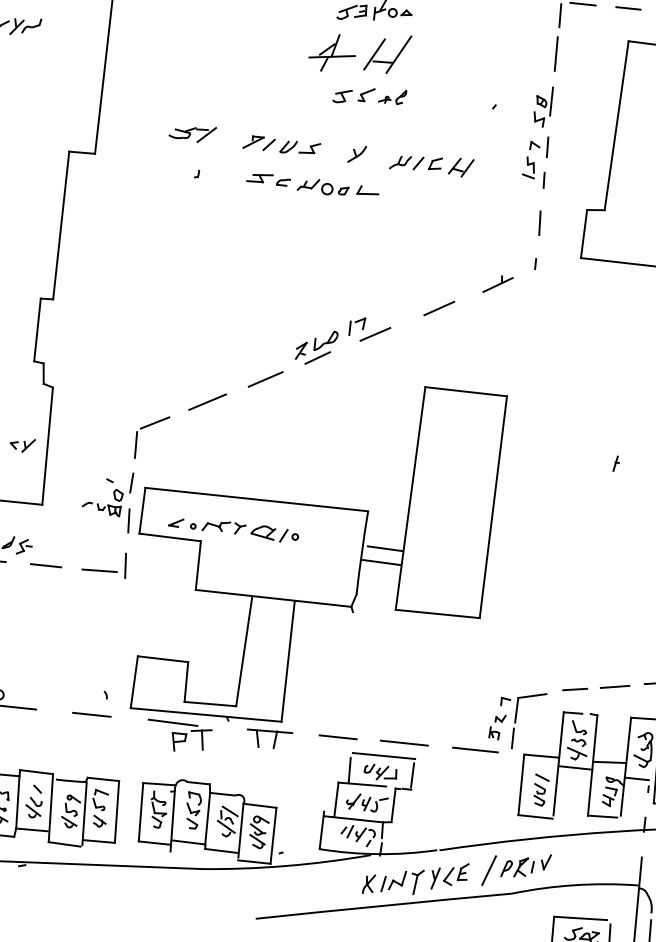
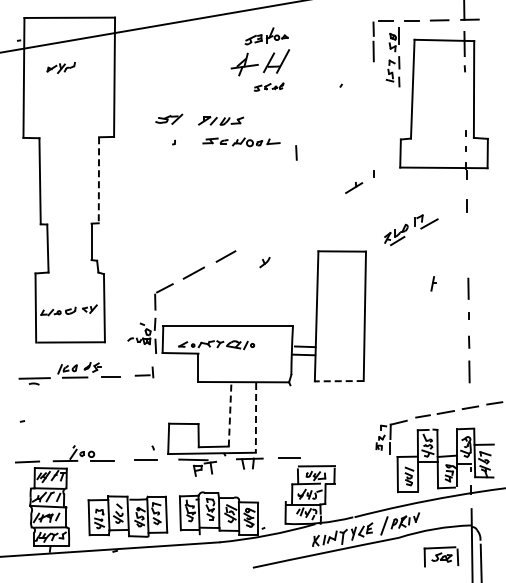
part: (369, 95) -> (268, 86), size x0.7
part: (536, 136) -> (392, 57), moved
part: (356, 154) -> (264, 262), moved
part: (431, 164) -> (308, 122), removed
line: (540, 222) -> (296, 152), moved
line: (60, 225) -> (98, 180), solid -> dashed
line: (439, 307) -> (321, 204), removed
part: (343, 342) -> (411, 230), moved
part: (615, 462) -> (432, 283), size x1.6
part: (104, 563) -> (144, 372), size x0.7
line: (436, 614) -> (338, 381), solid -> dashed
line: (244, 651) -> (230, 414), solid -> dashed
line: (289, 661) -> (256, 417), solid -> dashed
line: (403, 742) -> (327, 457), removed
line: (475, 750) -> (369, 457), removed

